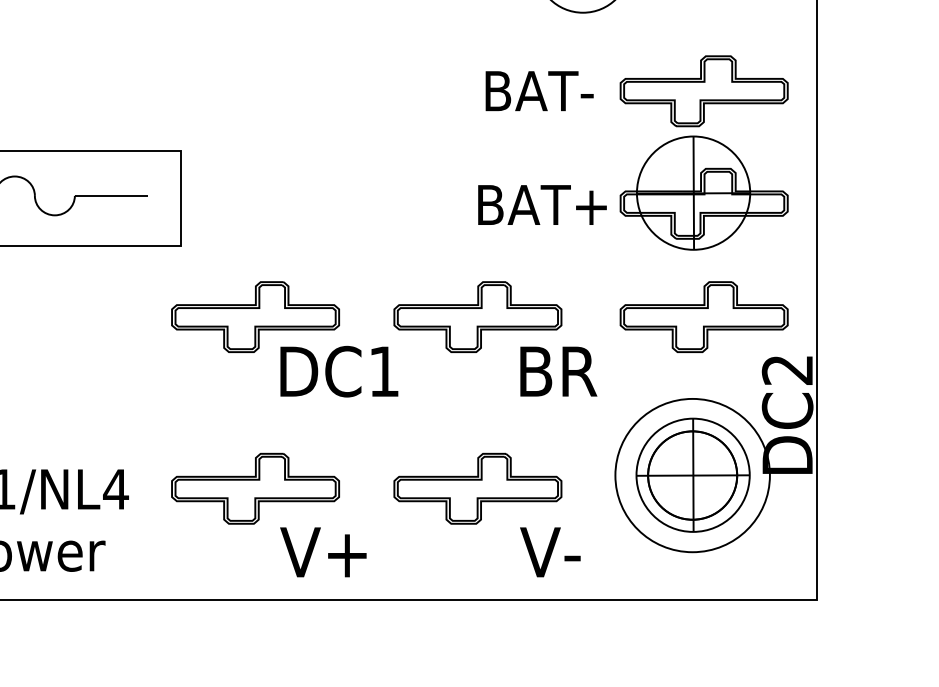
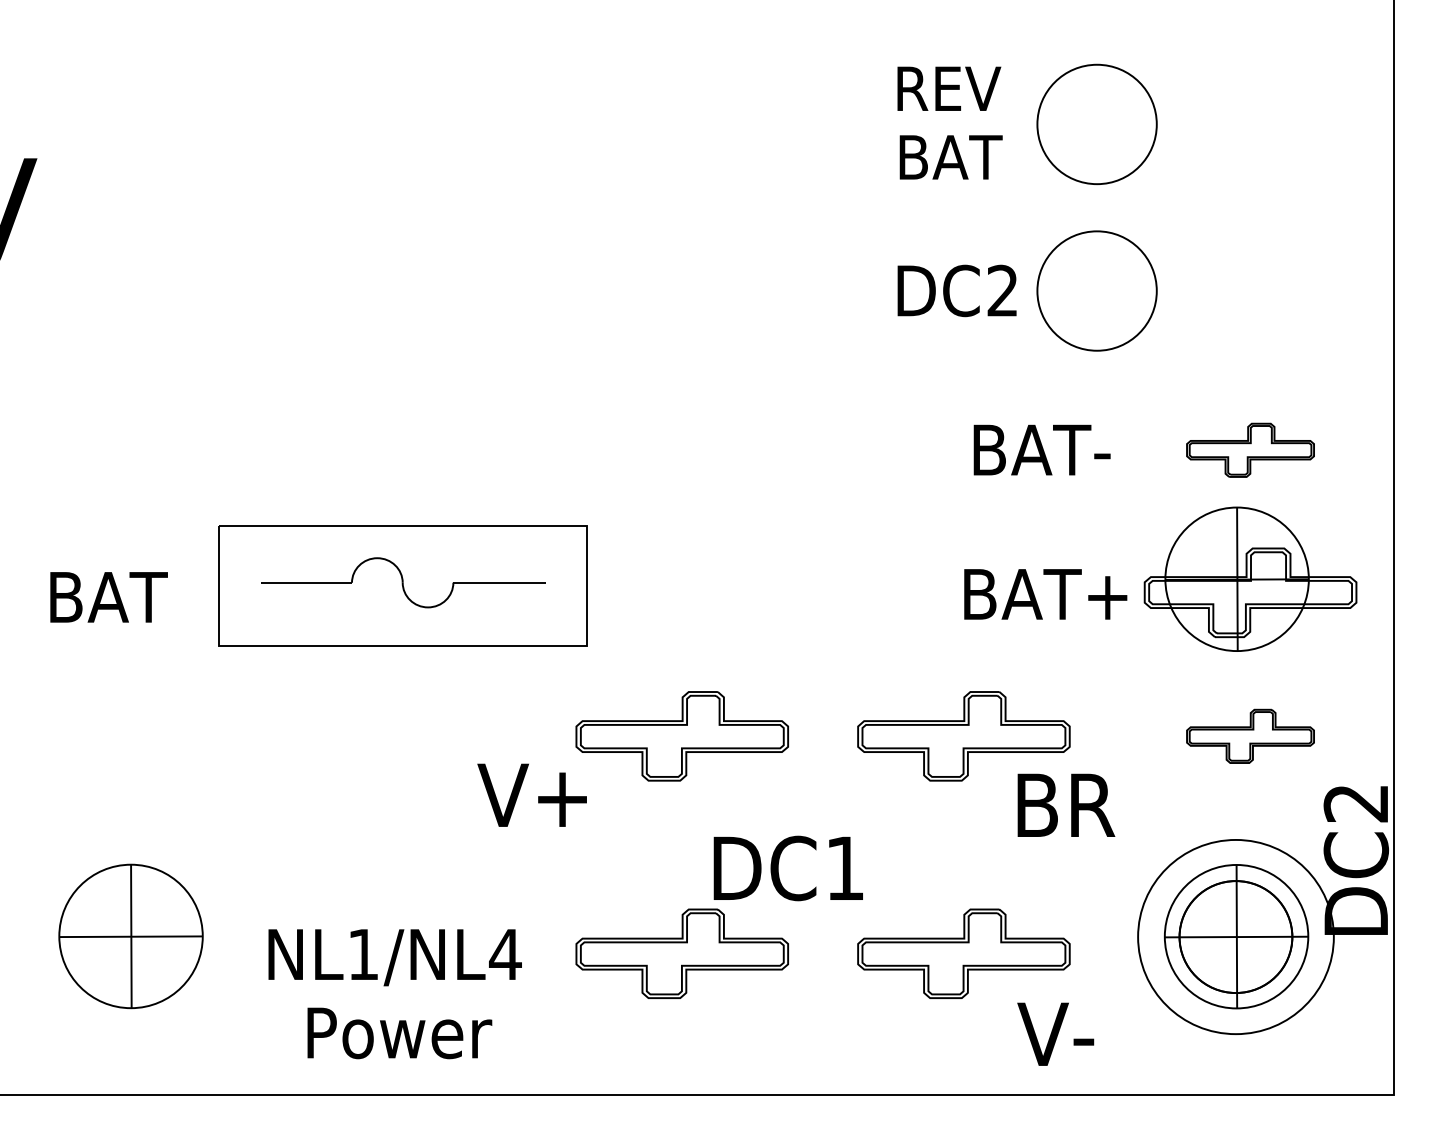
part: (704, 91) -> (1250, 450), size x0.6
part: (704, 317) -> (1250, 736), size x0.6
text: (338, 371) -> (787, 868), moved
text: (322, 551) -> (531, 794), moved

